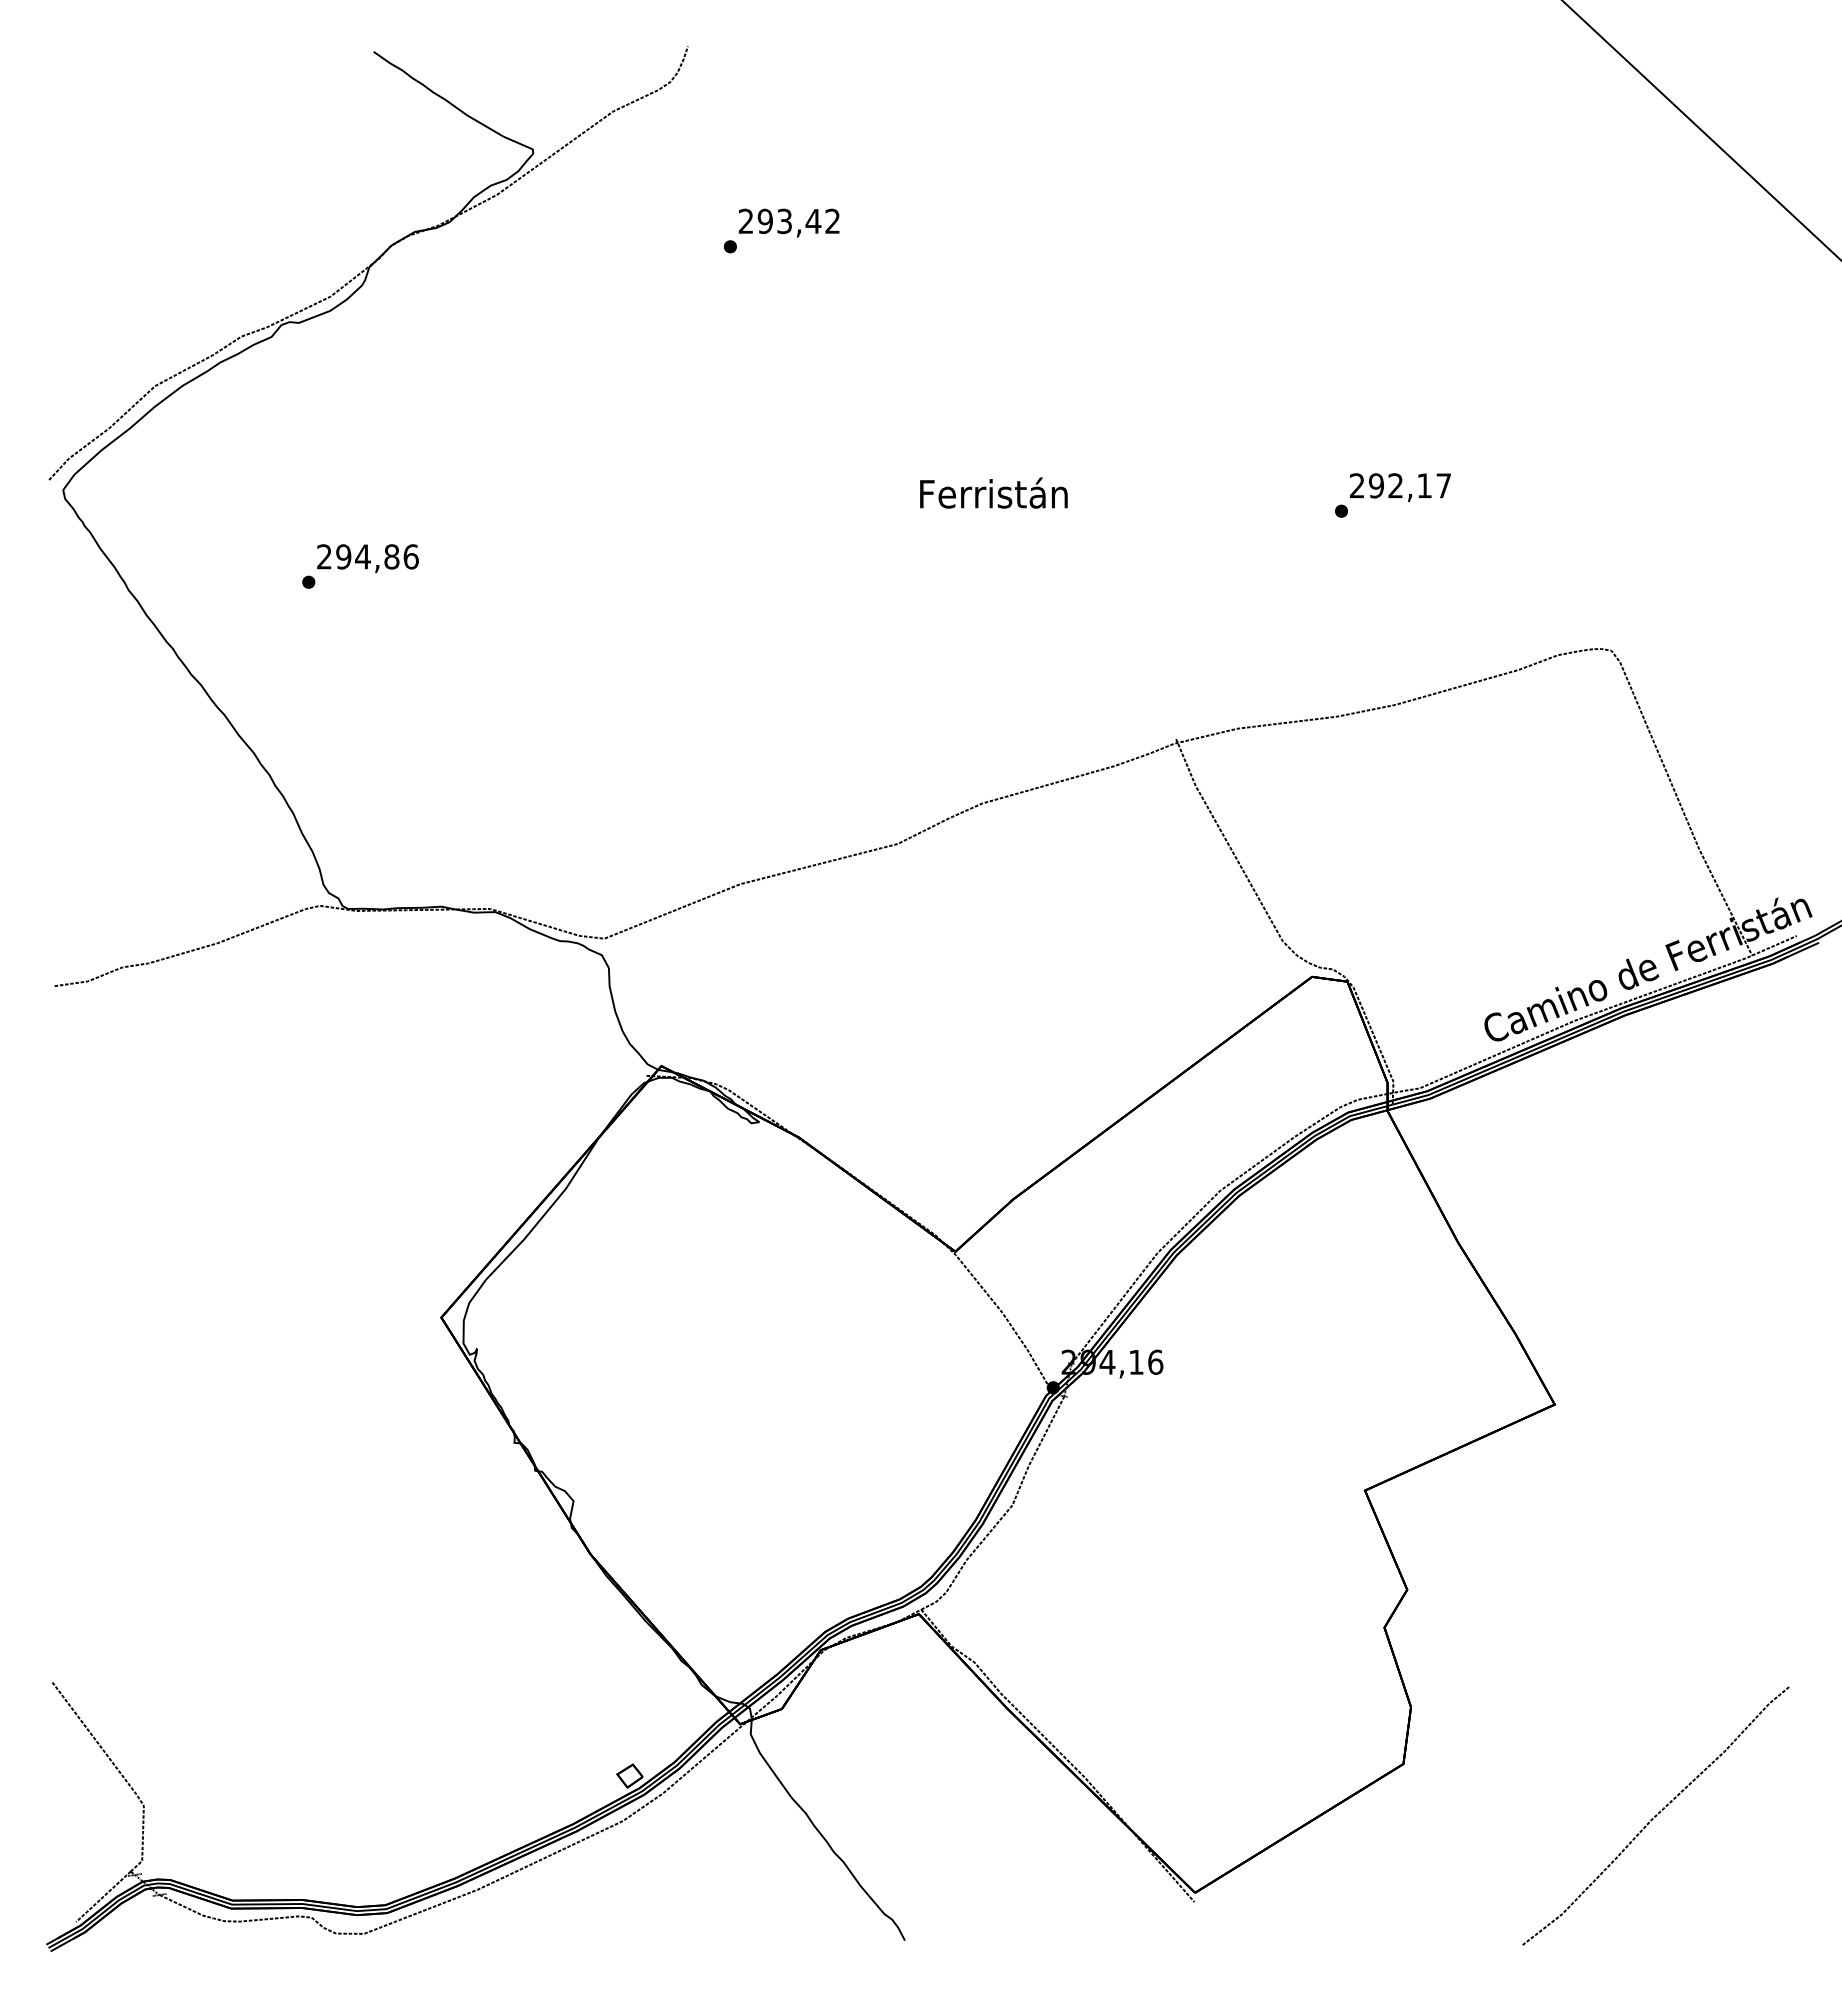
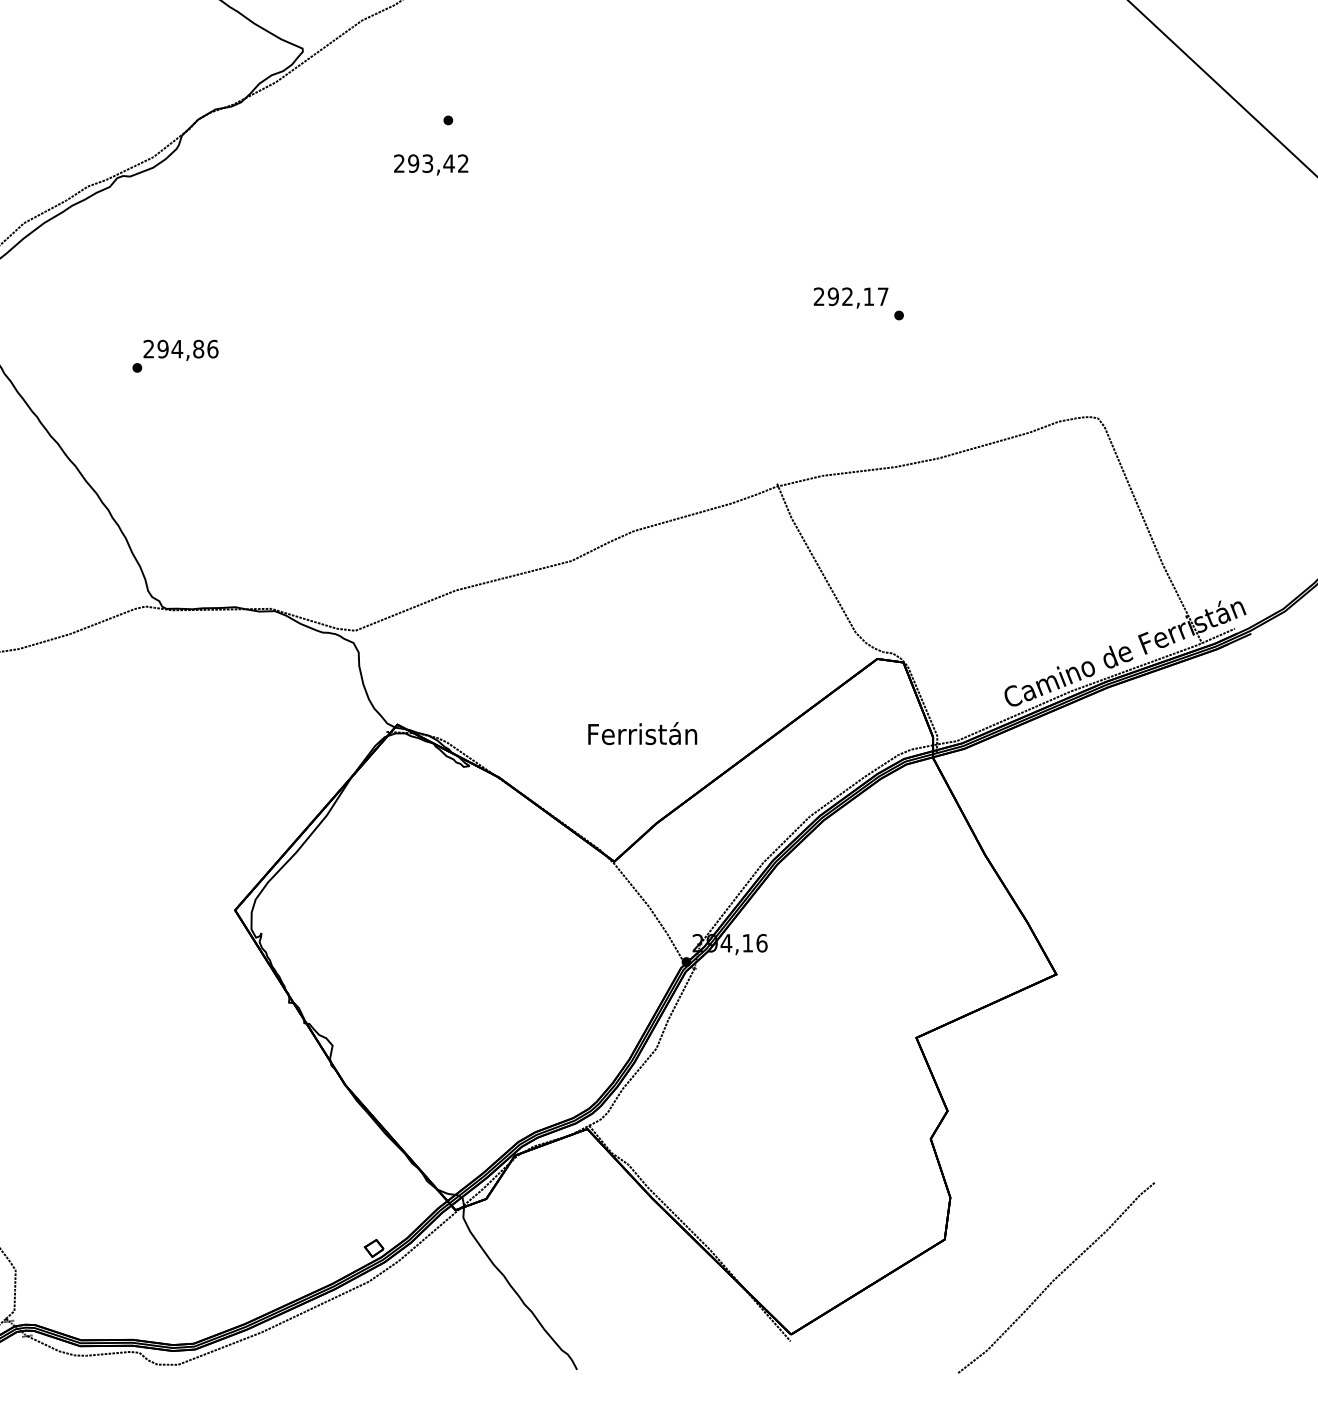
text: (788, 222) -> (430, 164), moved
text: (1400, 487) -> (851, 297), moved
text: (993, 492) -> (642, 733), moved
curve: (1655, 1815) -> (1056, 1277), moved

